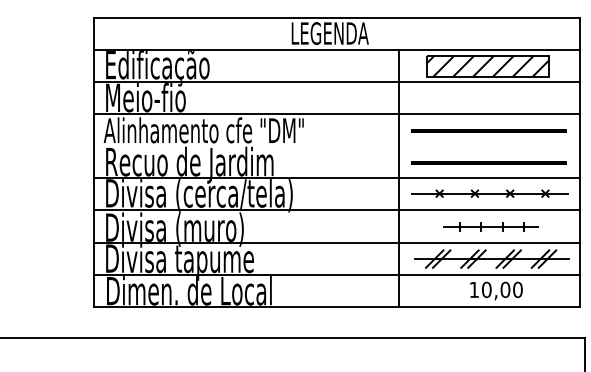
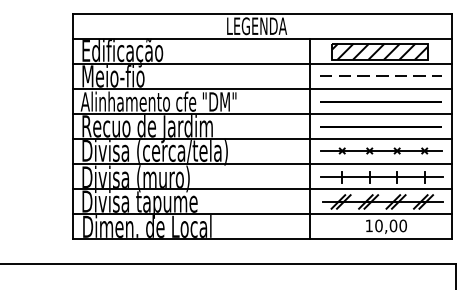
line: (488, 97) -> (380, 76), added
line: (336, 146) -> (261, 114), added
part: (490, 226) -> (381, 176), size x1.67

